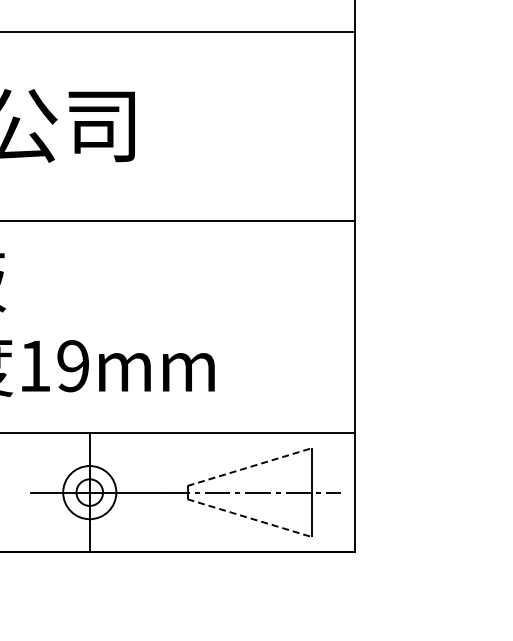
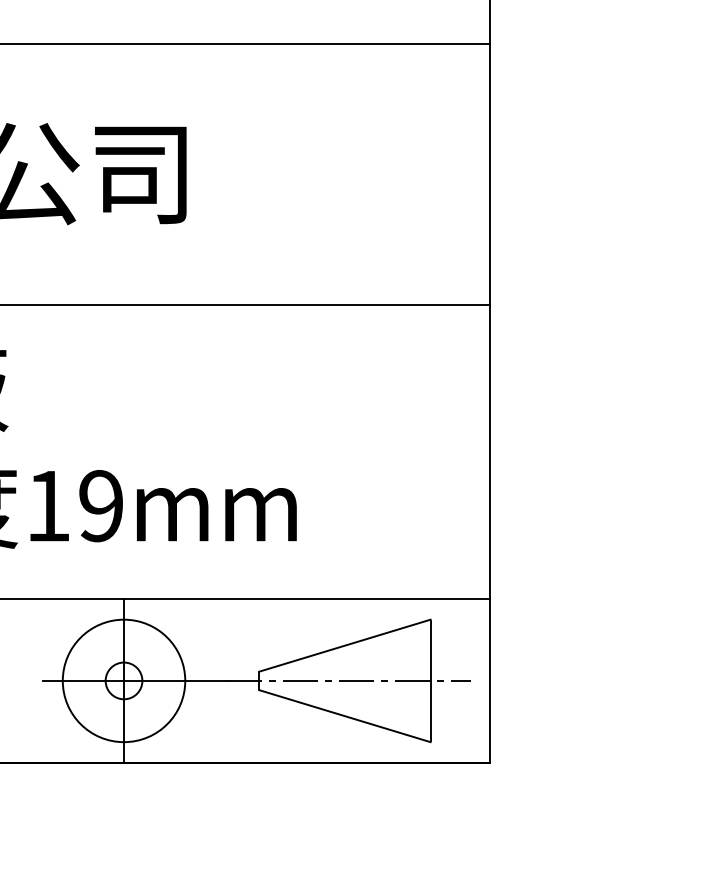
line: (249, 467) -> (344, 646), dashed -> solid
circle: (89, 492) -> (123, 680), size x1.67
line: (249, 518) -> (344, 716), dashed -> solid

